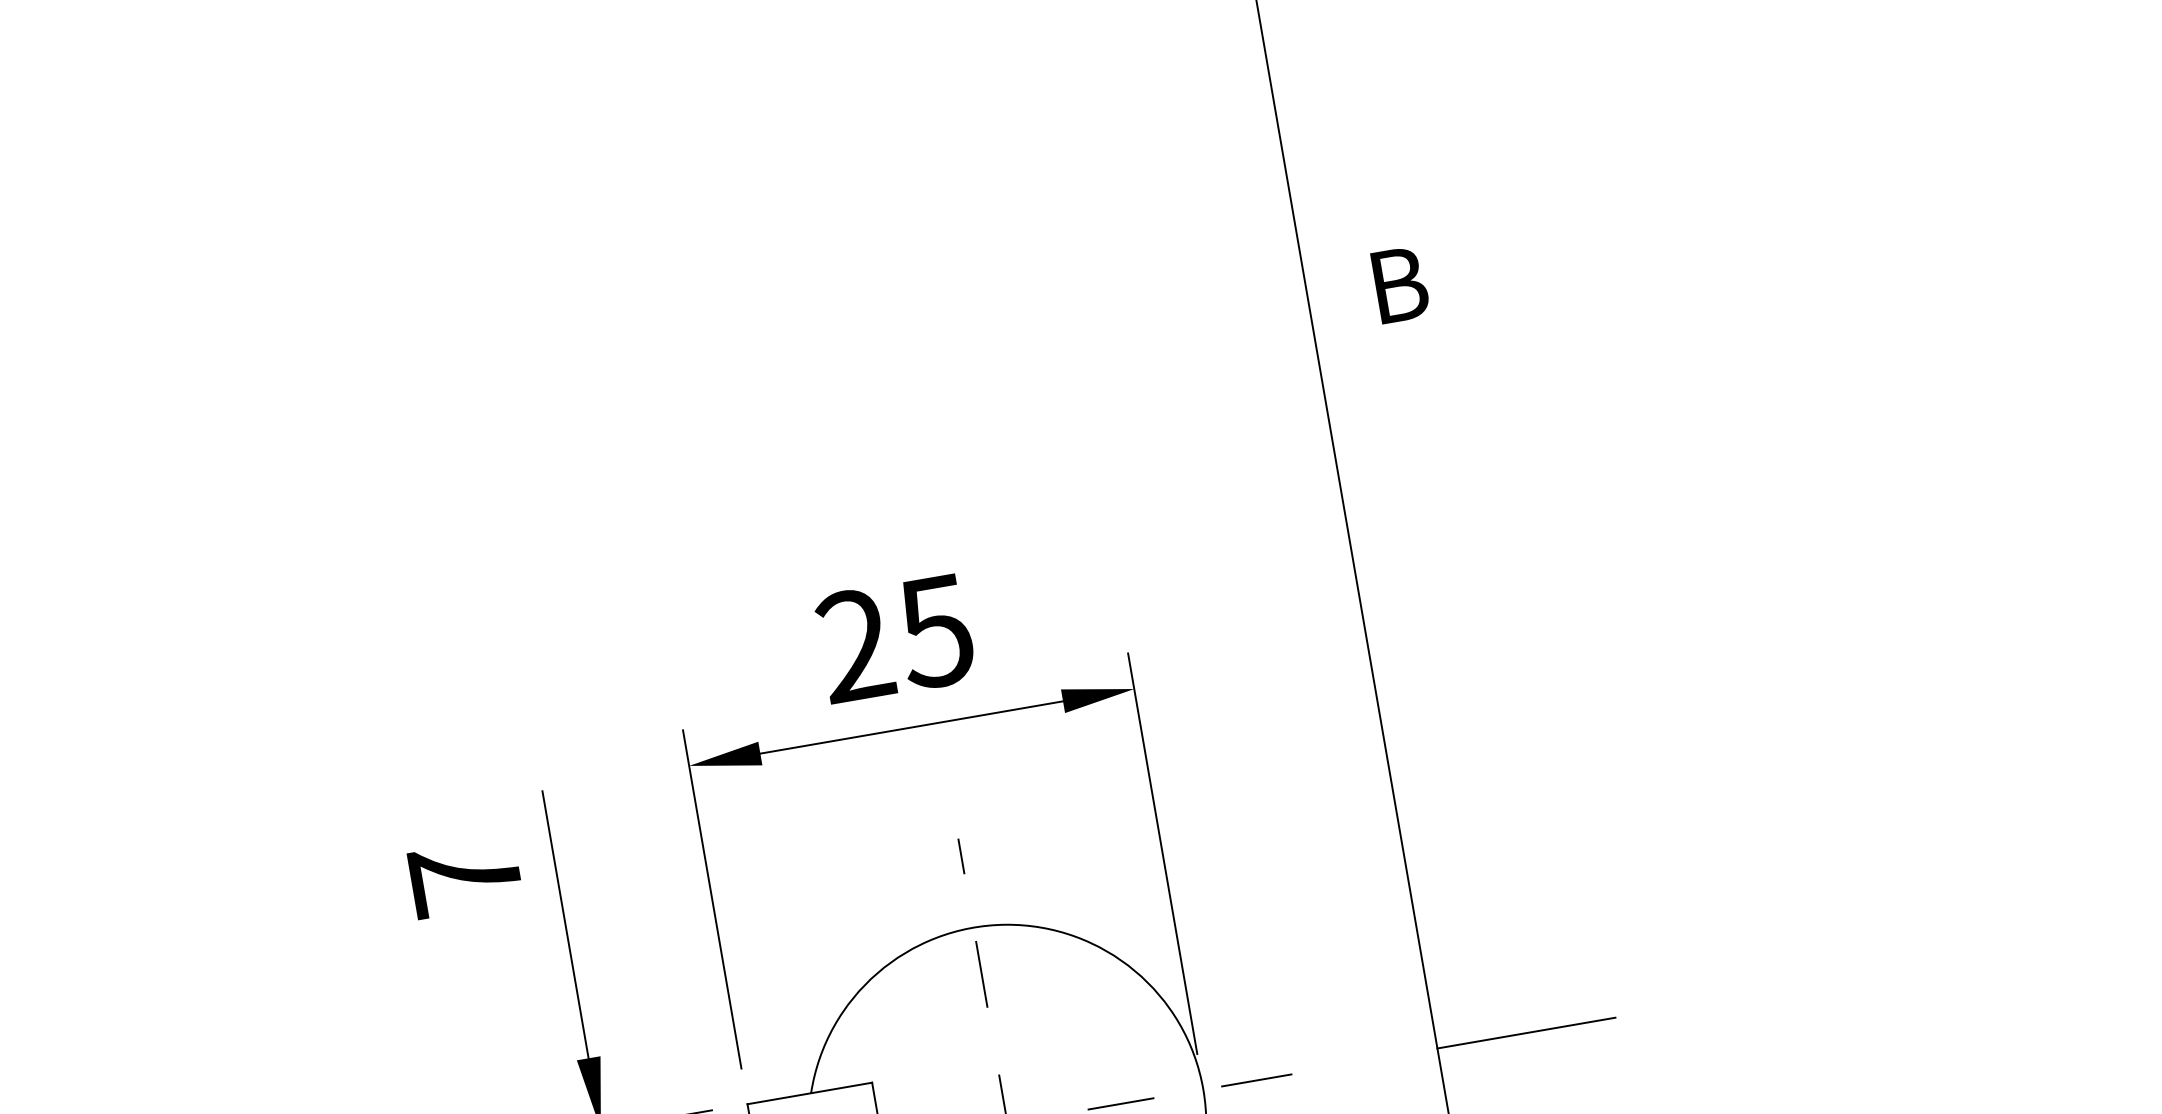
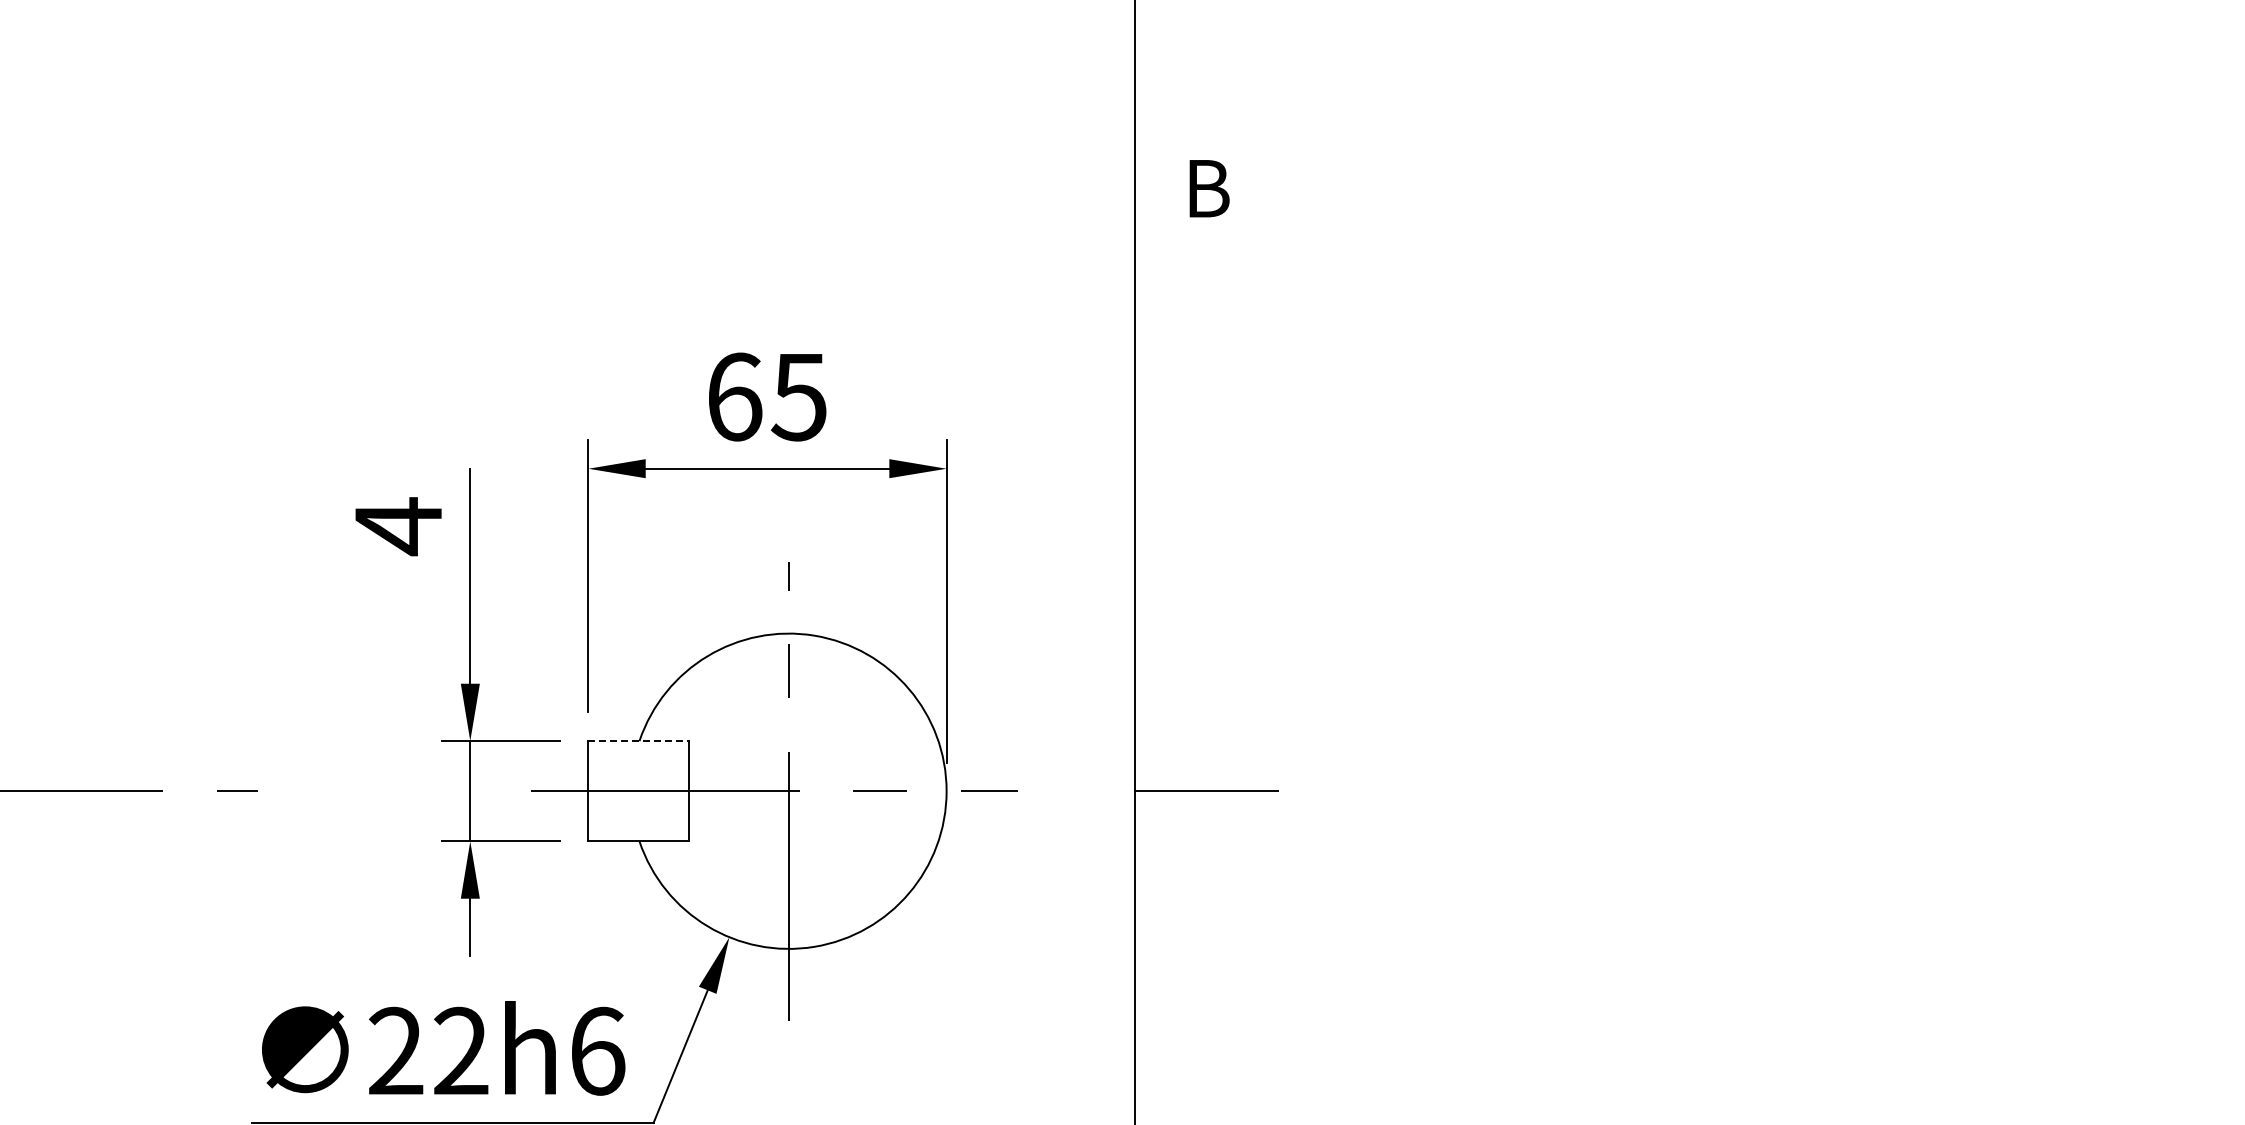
text: (855, 644) -> (734, 396), 25 -> 65
text: (465, 878) -> (398, 526), 7 -> 4
line: (809, 1093) -> (638, 741), solid -> dashed

